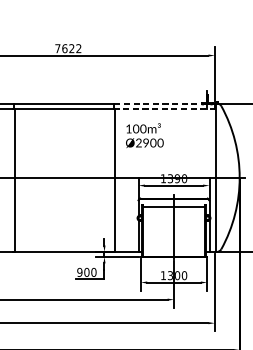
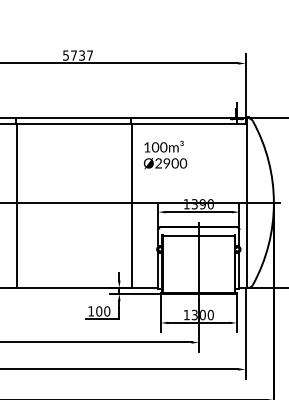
text: (67, 48) -> (77, 55), 7622 -> 5737
line: (158, 103) -> (181, 118), dashed -> solid
line: (164, 108) -> (187, 124), dashed -> solid
text: (80, 272) -> (91, 311), 900 -> 100

